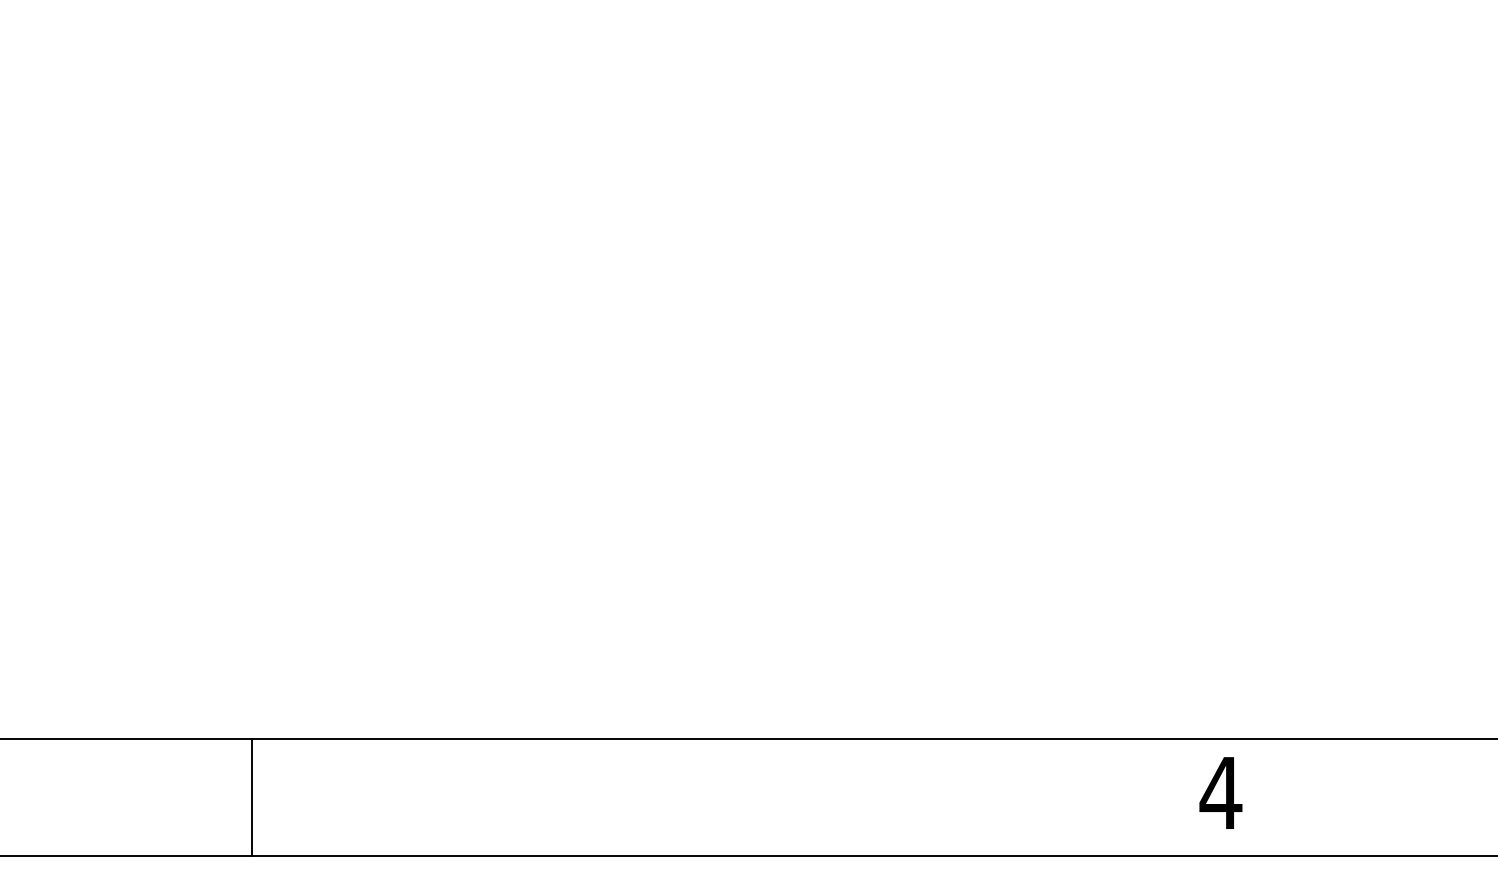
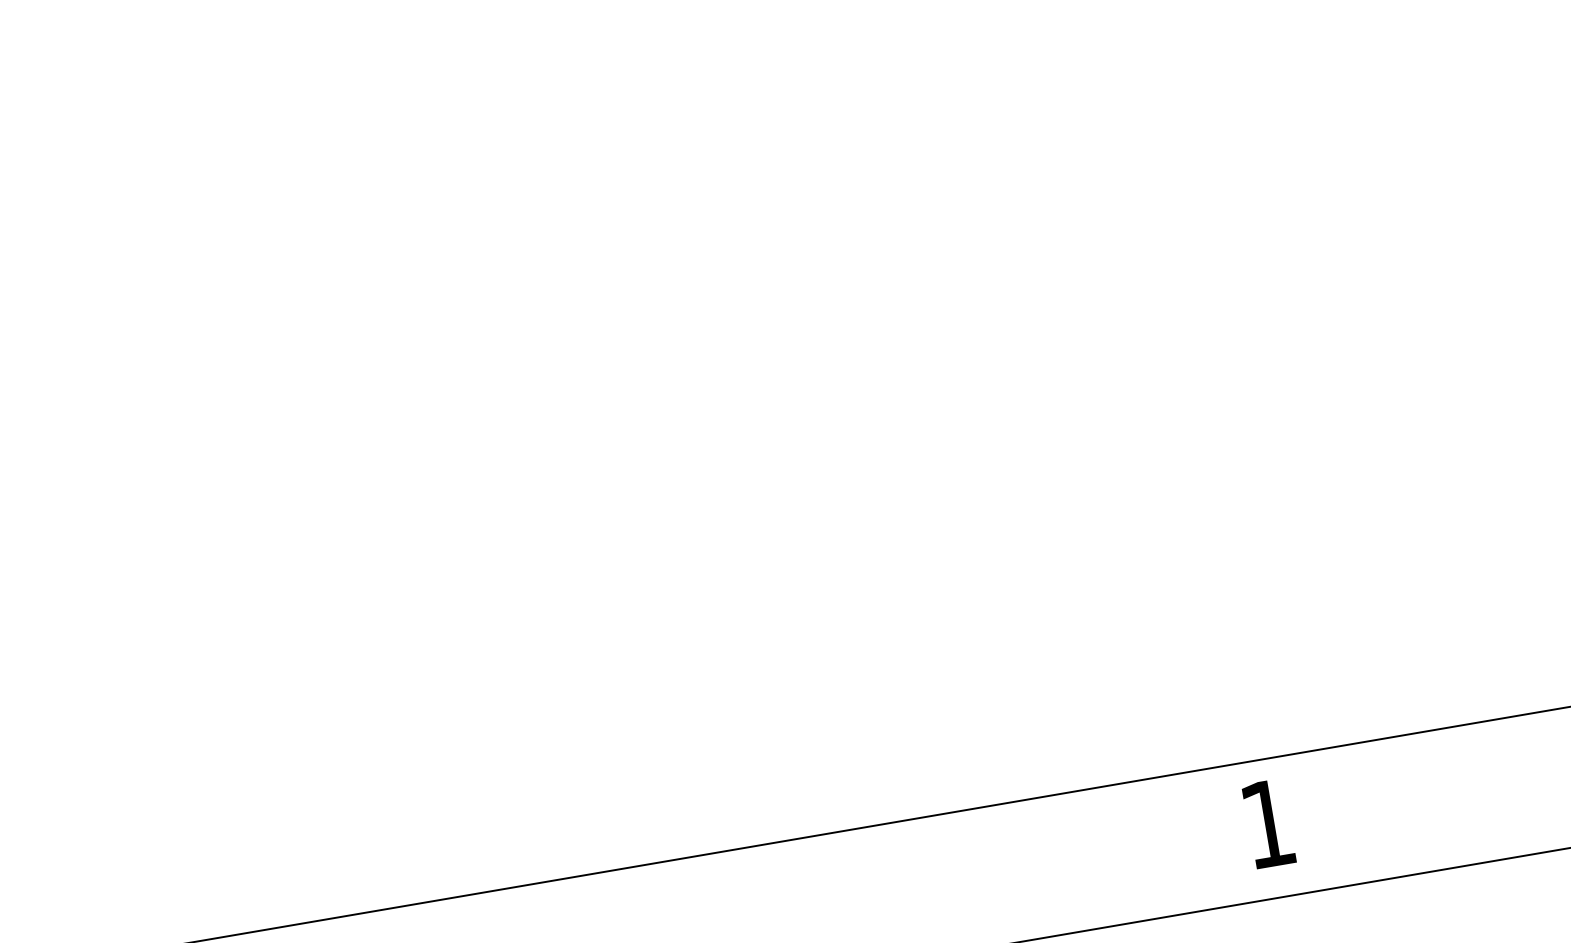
text: (1220, 792) -> (1267, 823), 4 -> 1

